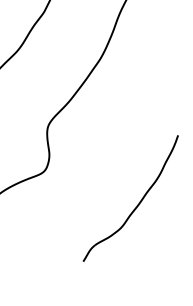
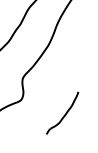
part: (130, 197) -> (62, 112), size x0.7

